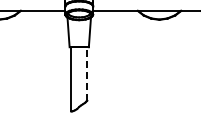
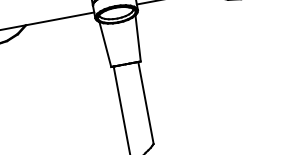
line: (87, 73) -> (146, 102), dashed -> solid

